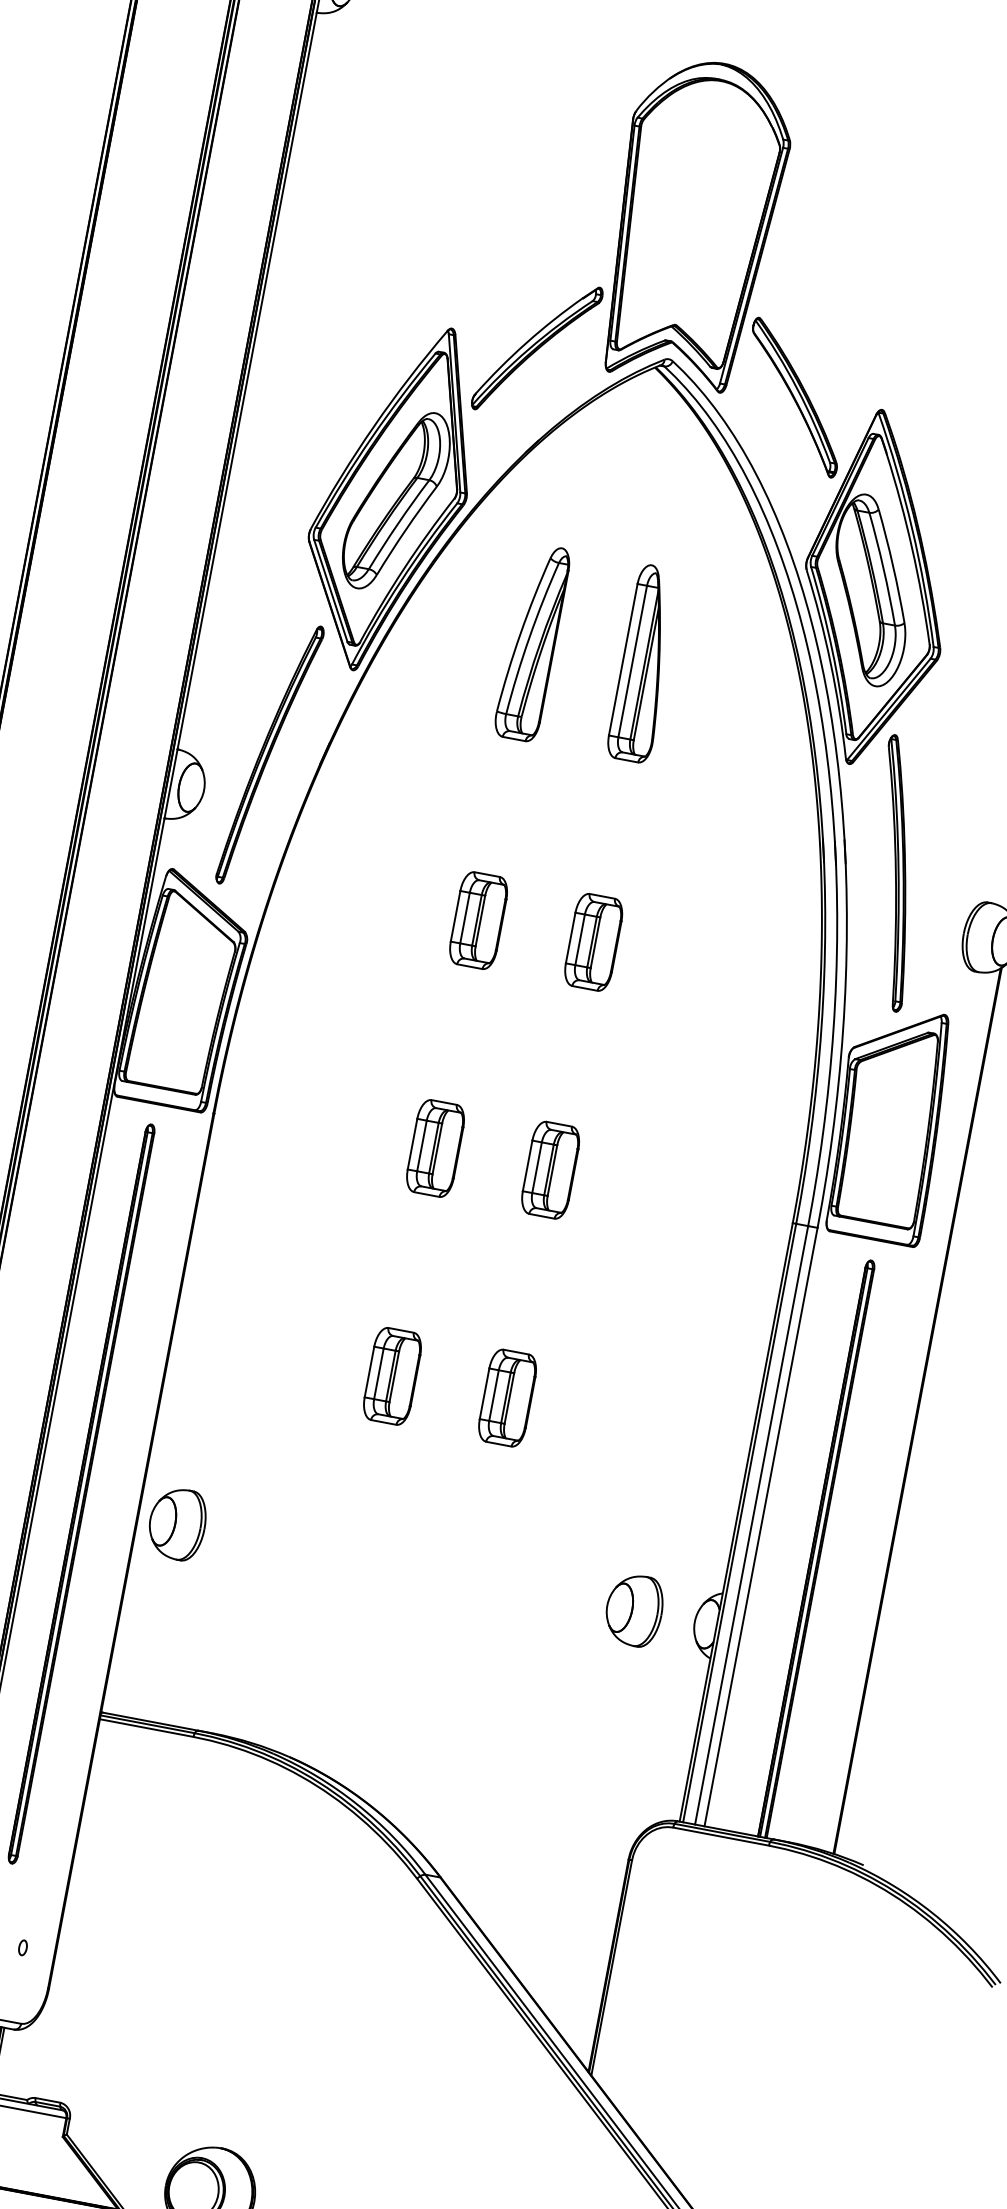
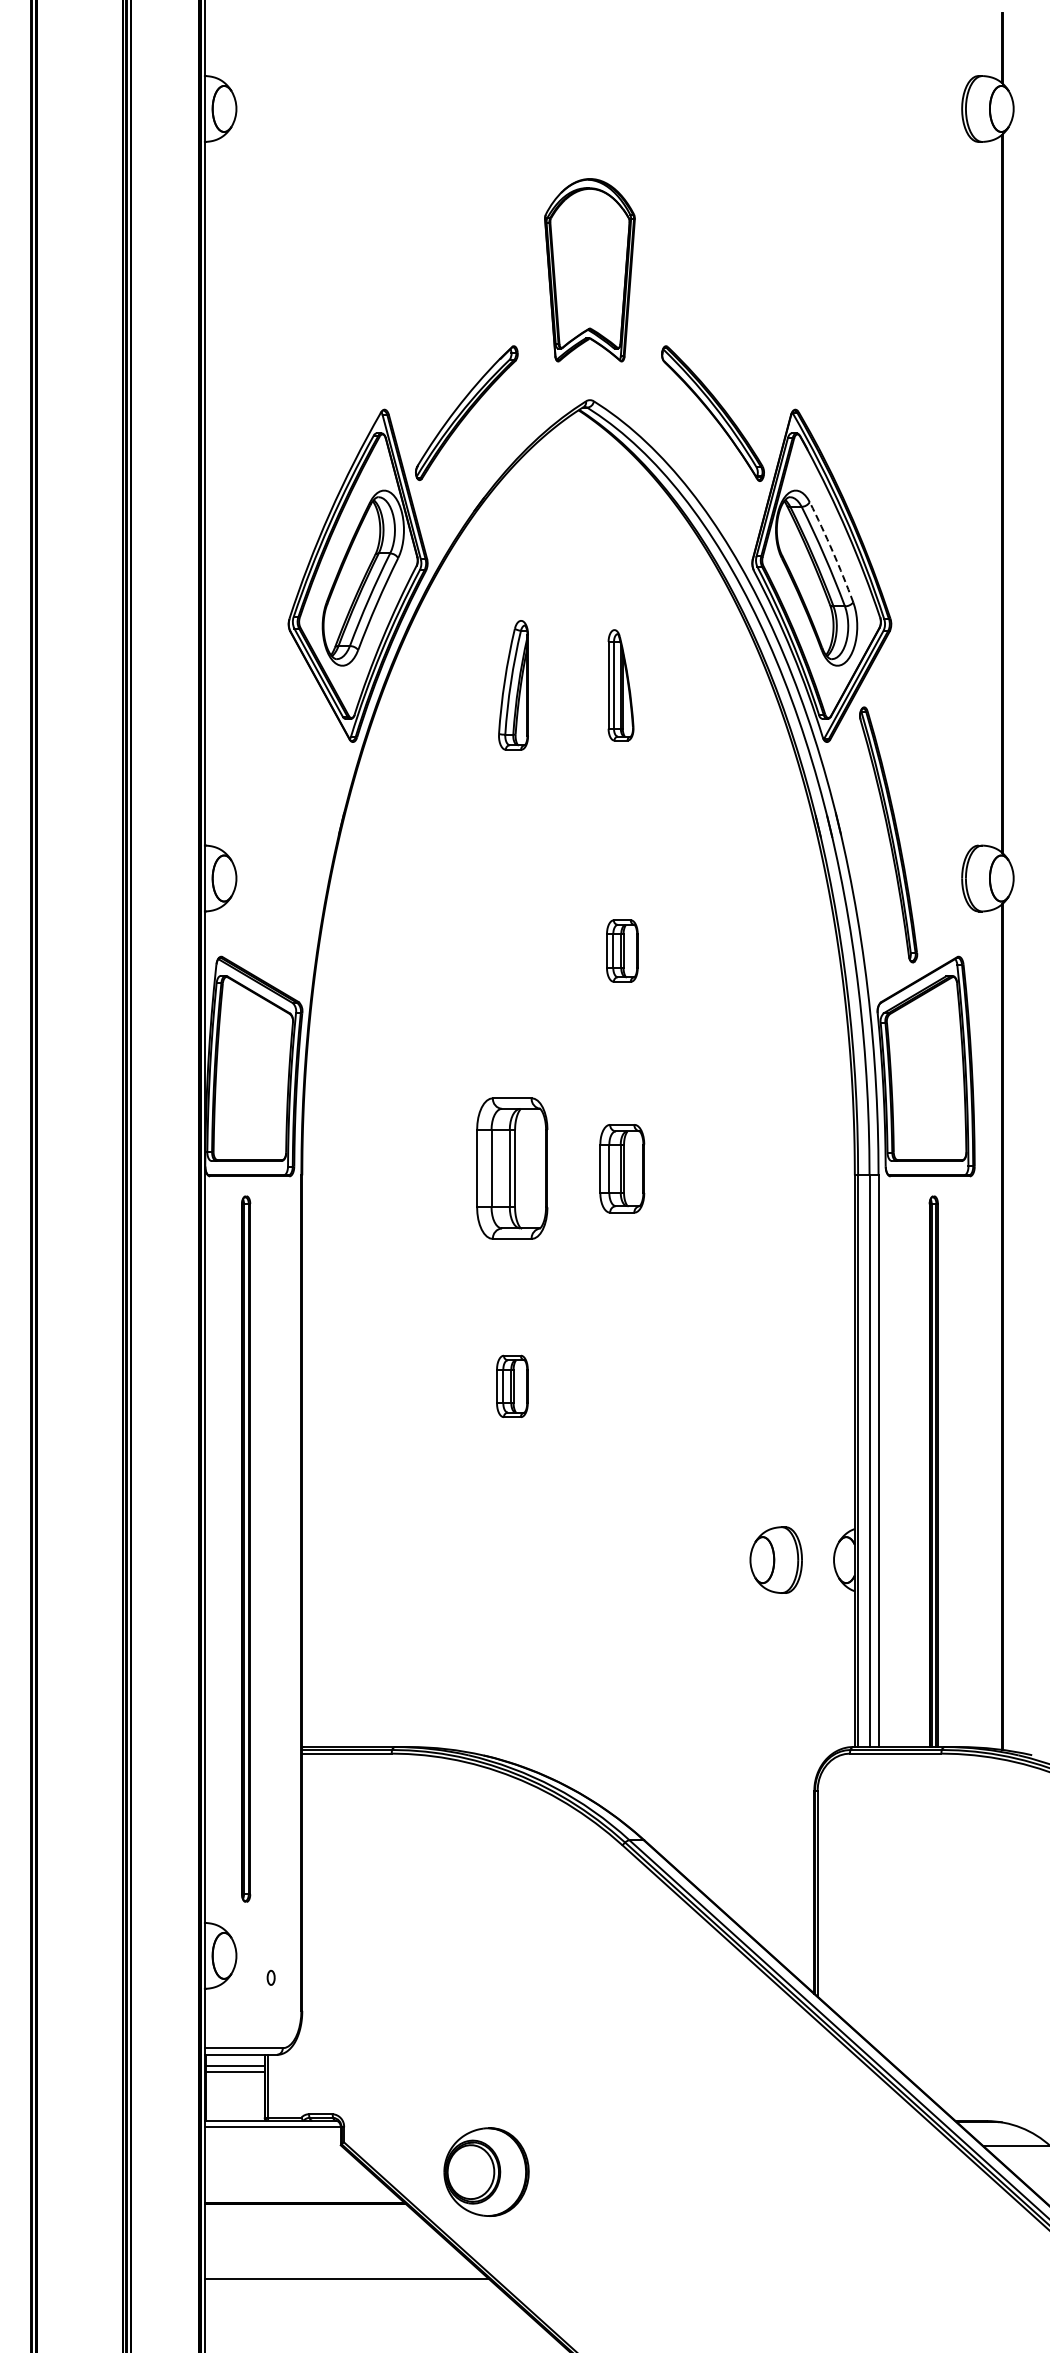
part: (693, 223) -> (589, 270), size x0.6
arc: (892, 565) -> (832, 551), solid -> dashed
part: (532, 642) -> (513, 685), size x0.7
part: (644, 663) -> (620, 685), size x0.6
part: (269, 754) -> (290, 834), removed
part: (478, 920) -> (512, 950), removed
part: (594, 941) -> (622, 950), size x0.7
part: (435, 1148) -> (512, 1168), size x1.6
part: (392, 1376) -> (512, 1386), size x0.7
part: (507, 1398) -> (622, 1386), removed
part: (177, 1523) -> (339, 1559), removed

